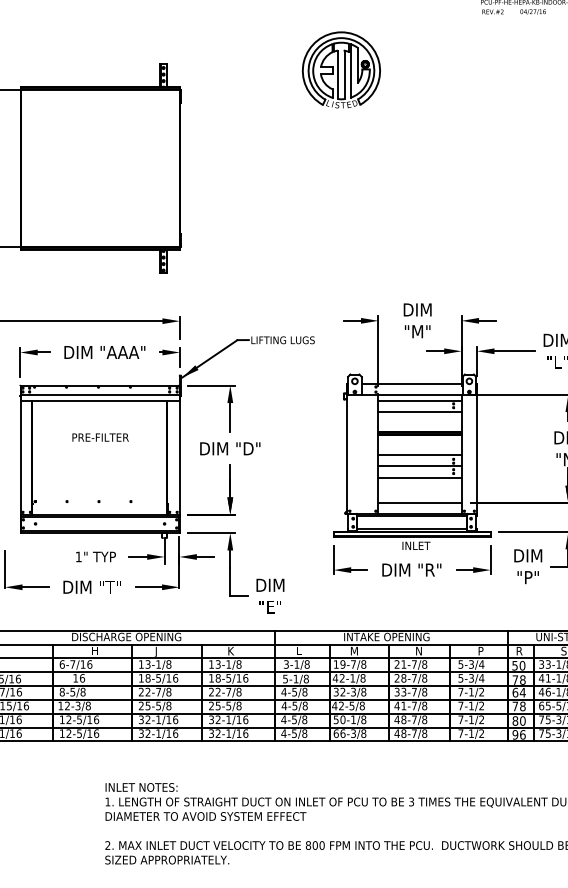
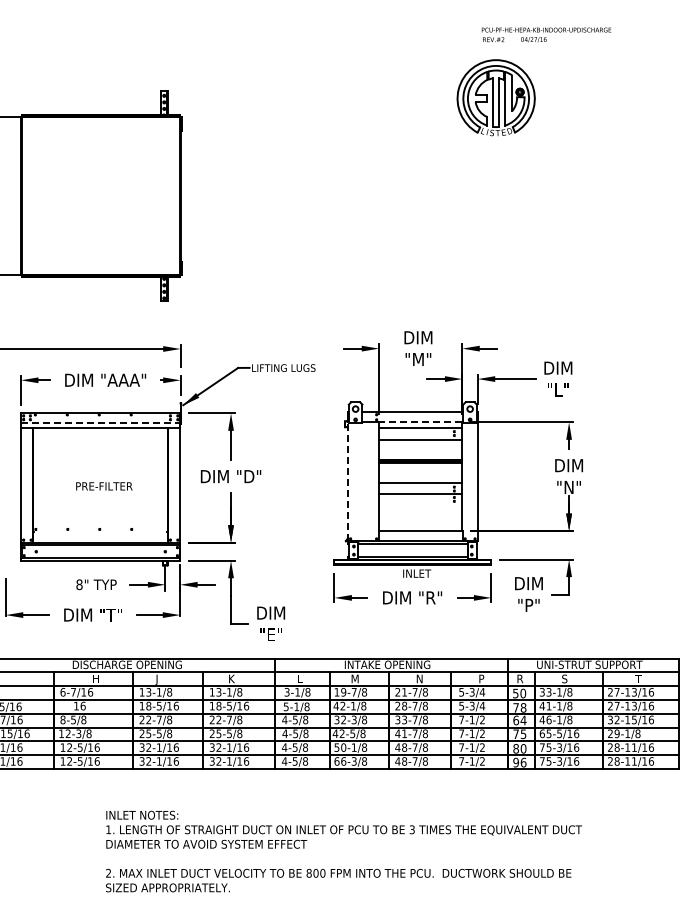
part: (340, 69) -> (495, 97), moved
line: (100, 394) -> (101, 422), solid -> dashed
line: (419, 394) -> (420, 422), solid -> dashed
text: (100, 437) -> (104, 486), moved
line: (347, 453) -> (348, 481), solid -> dashed
line: (419, 477) -> (420, 505), removed
text: (78, 556) -> (79, 584), 1" -> 8"
text: (522, 706) -> (523, 734), 78 -> 75

